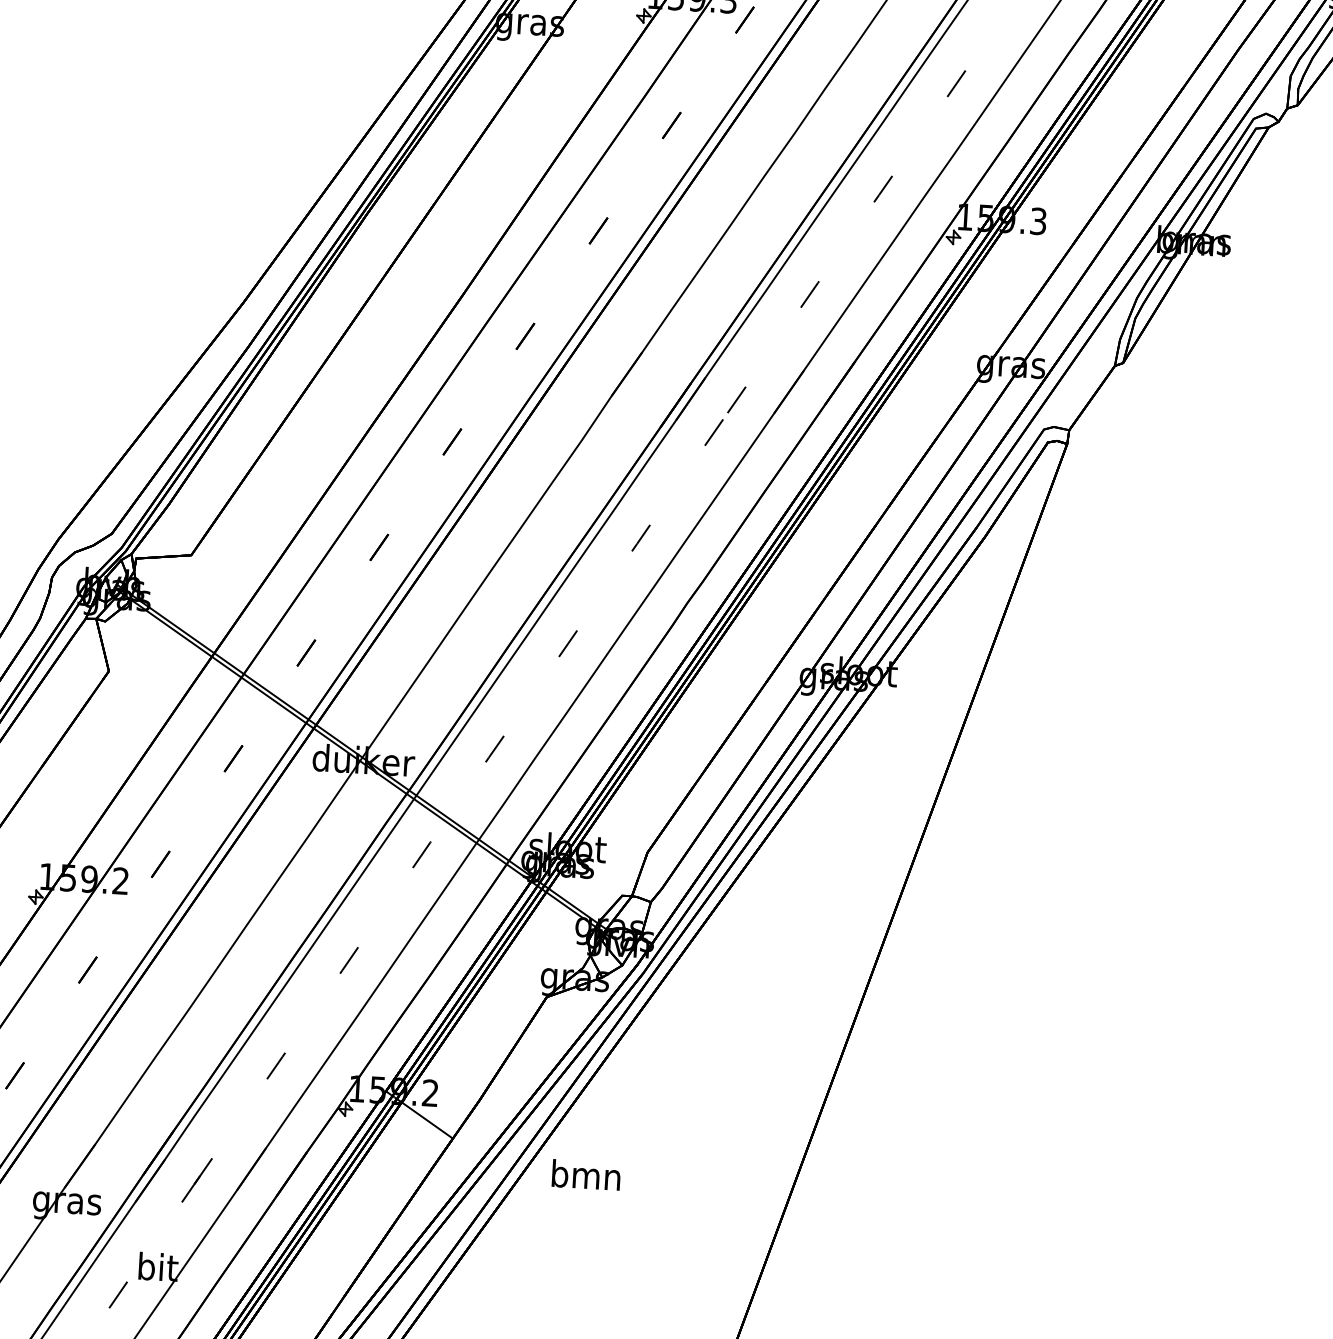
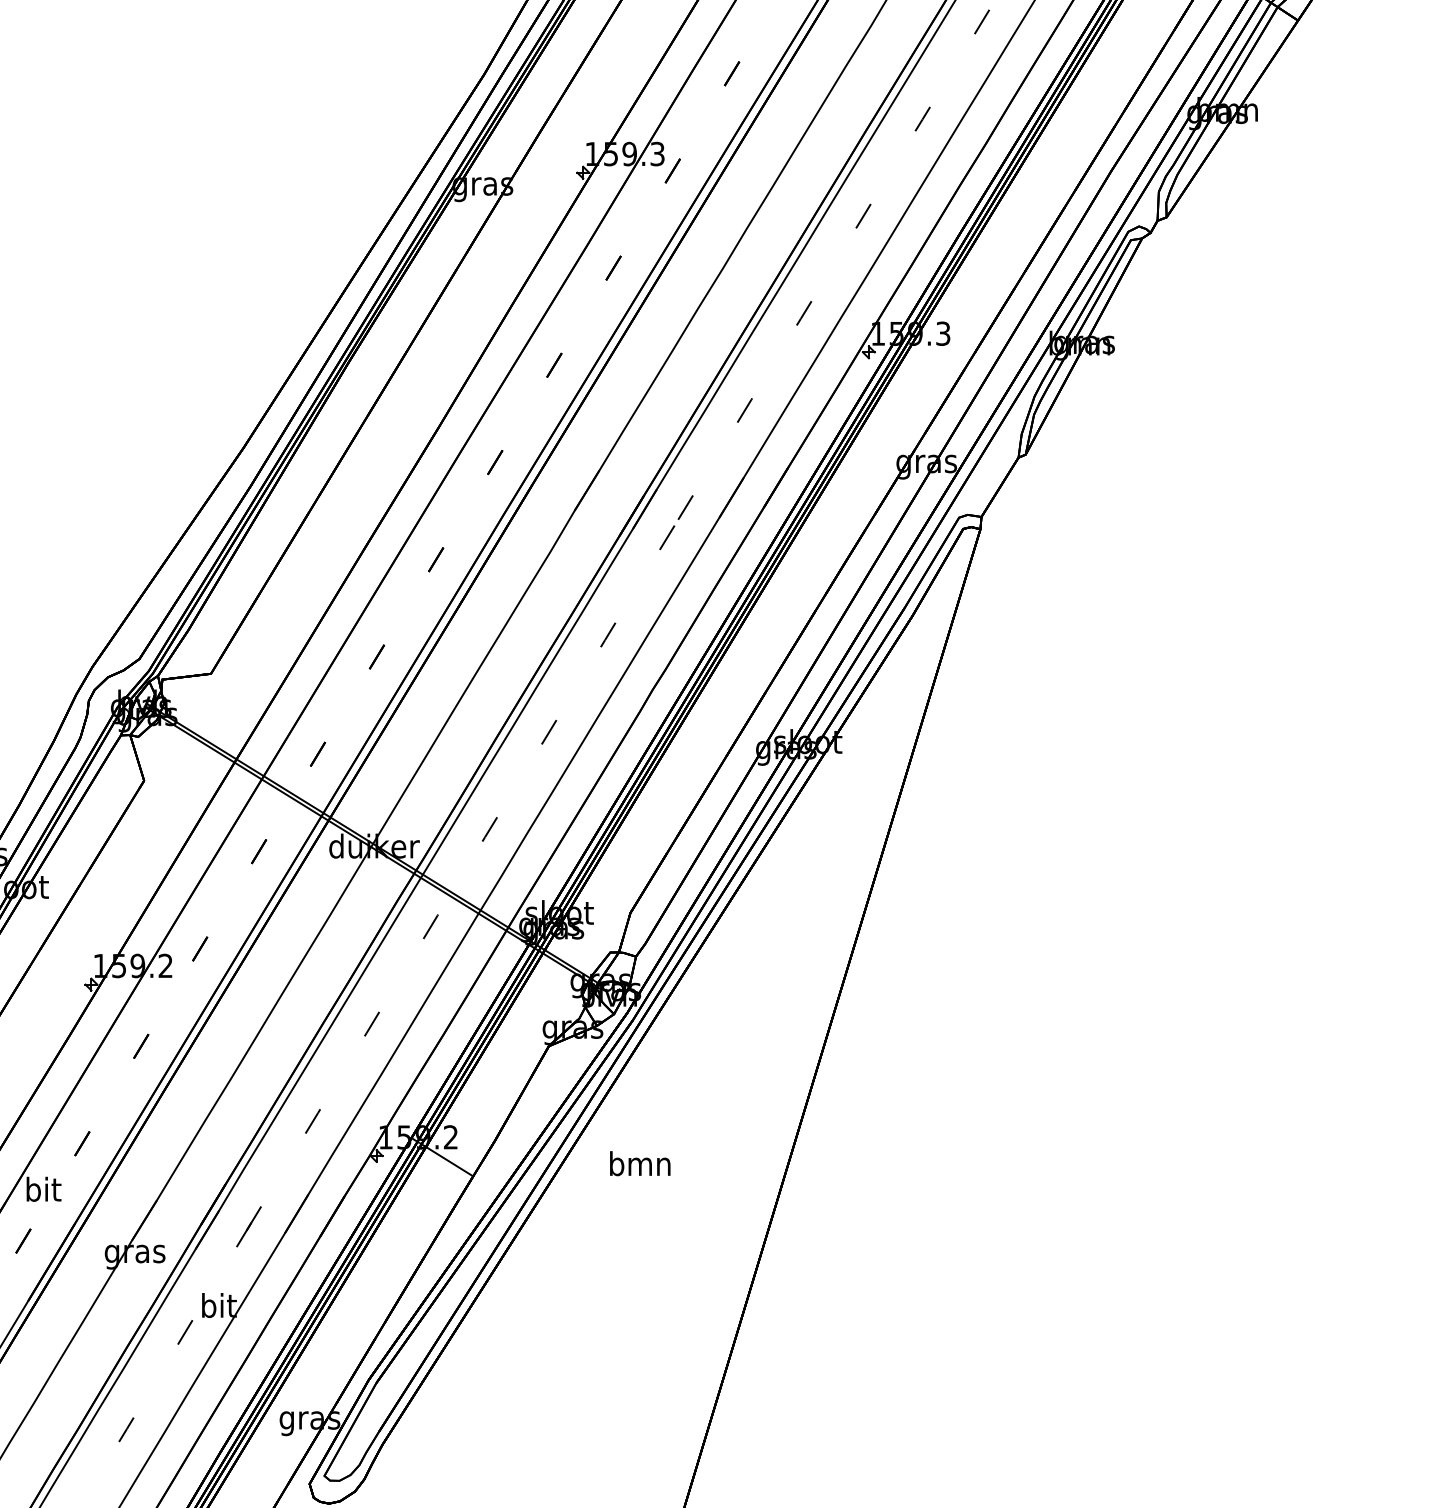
text: (586, 1174) -> (640, 1163), moved

